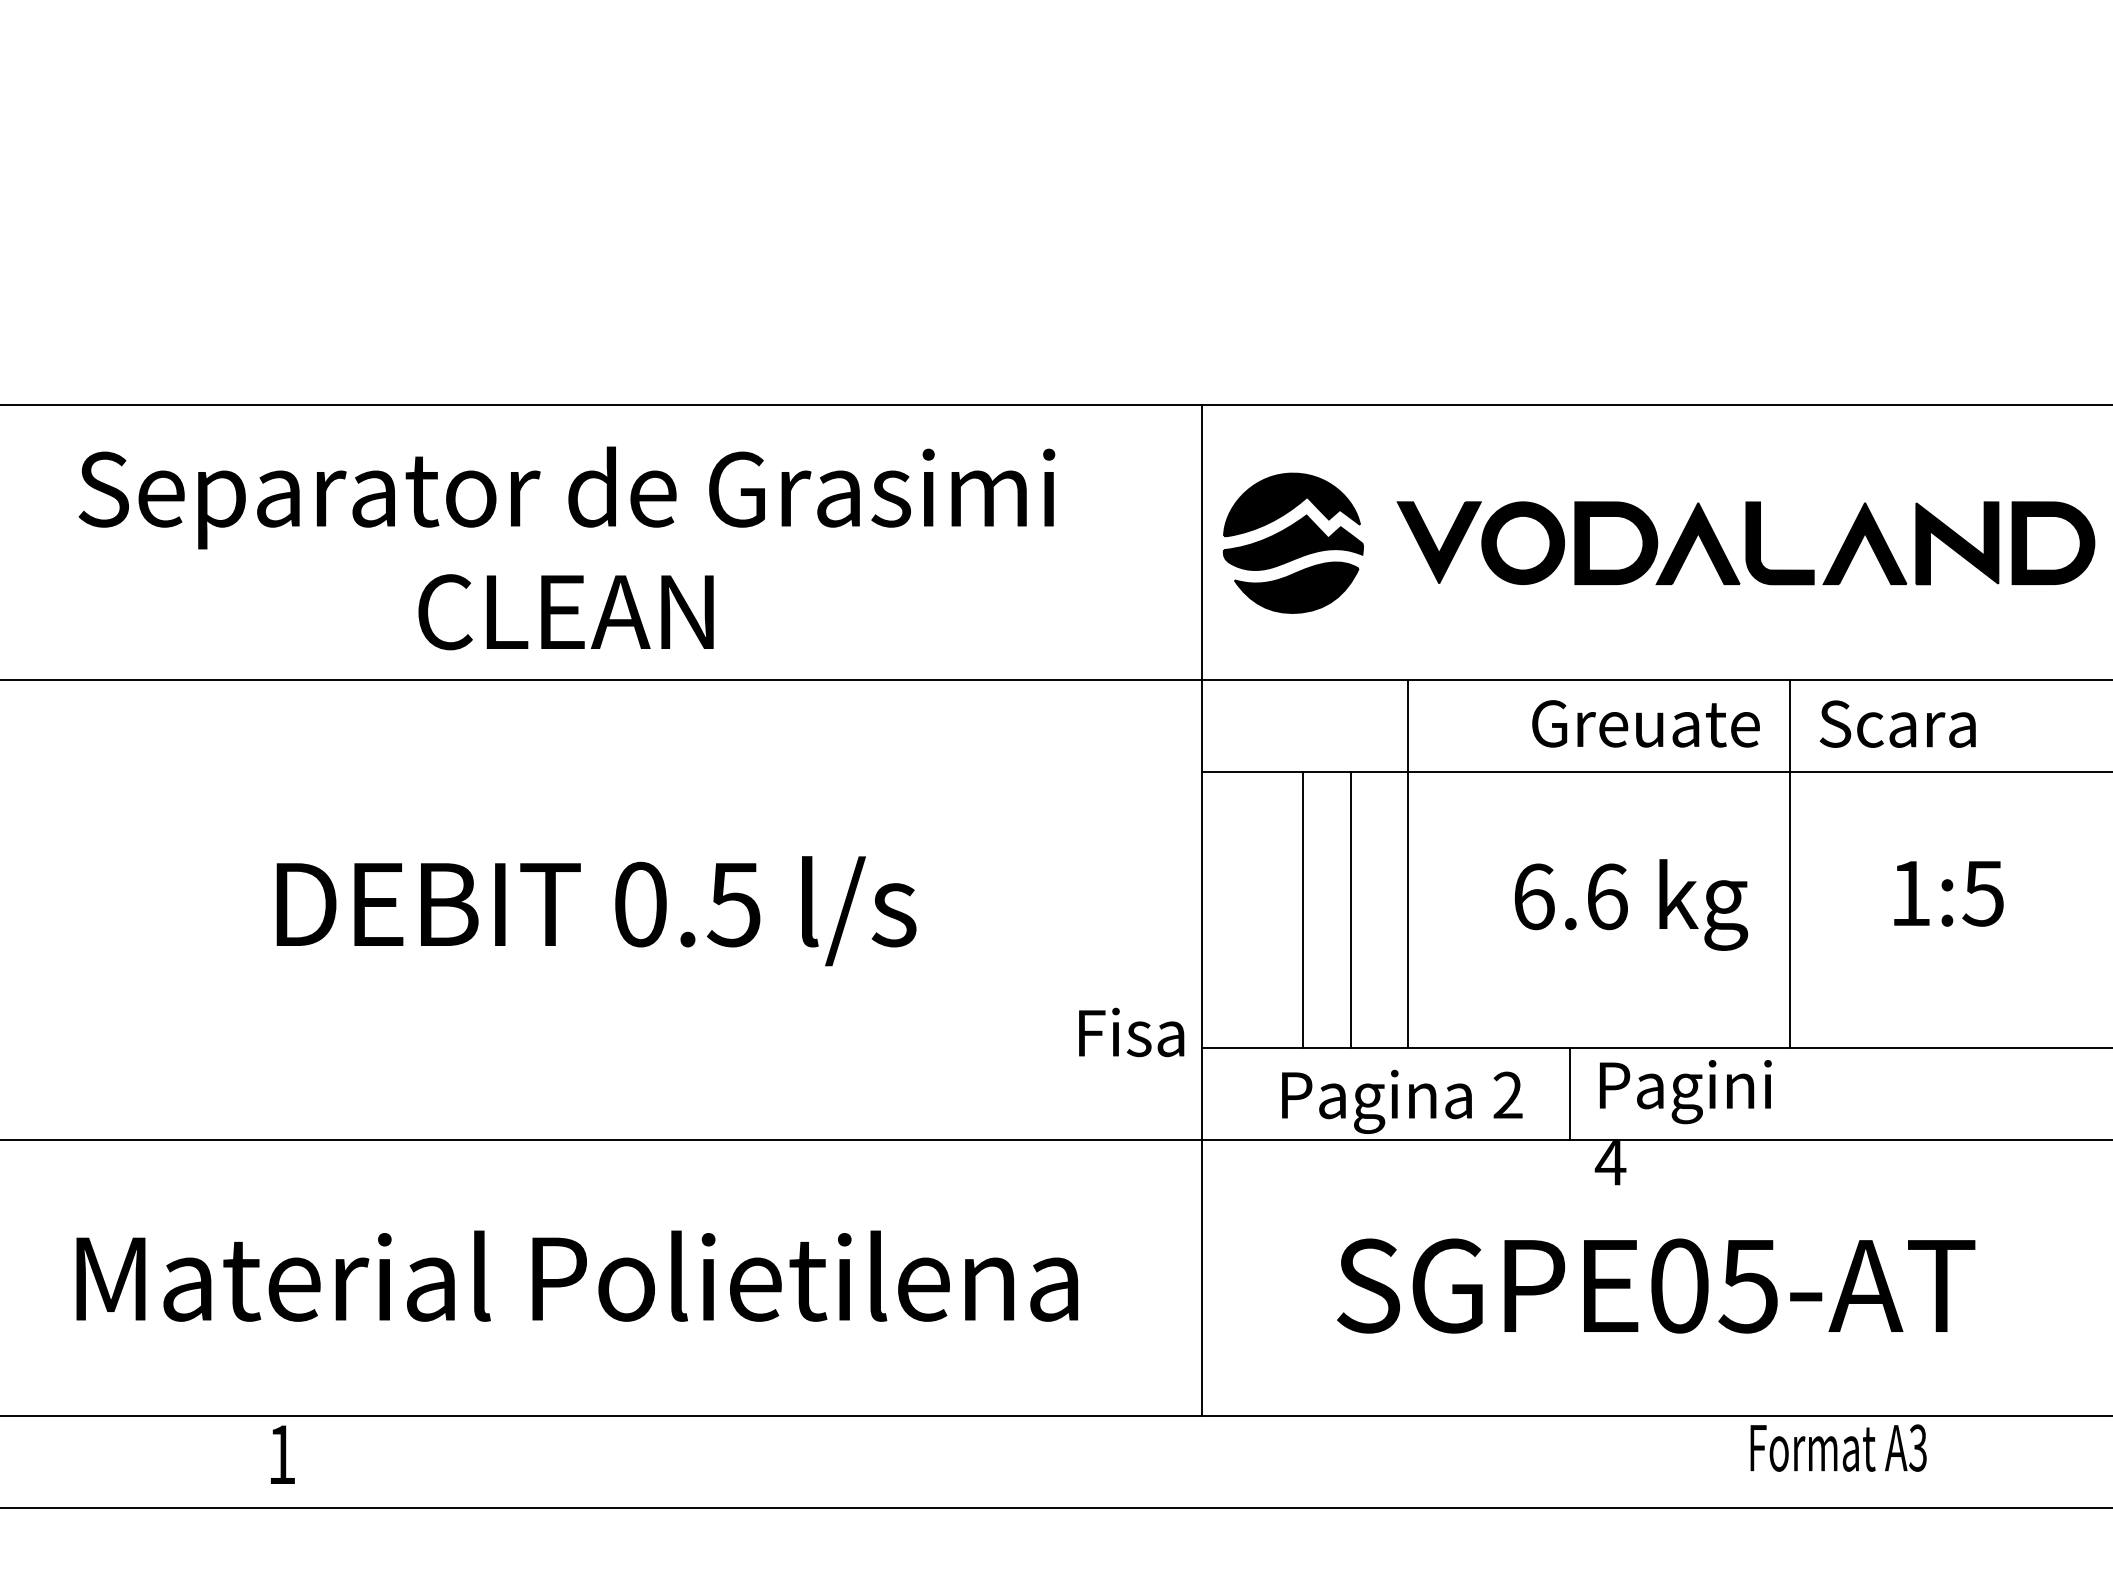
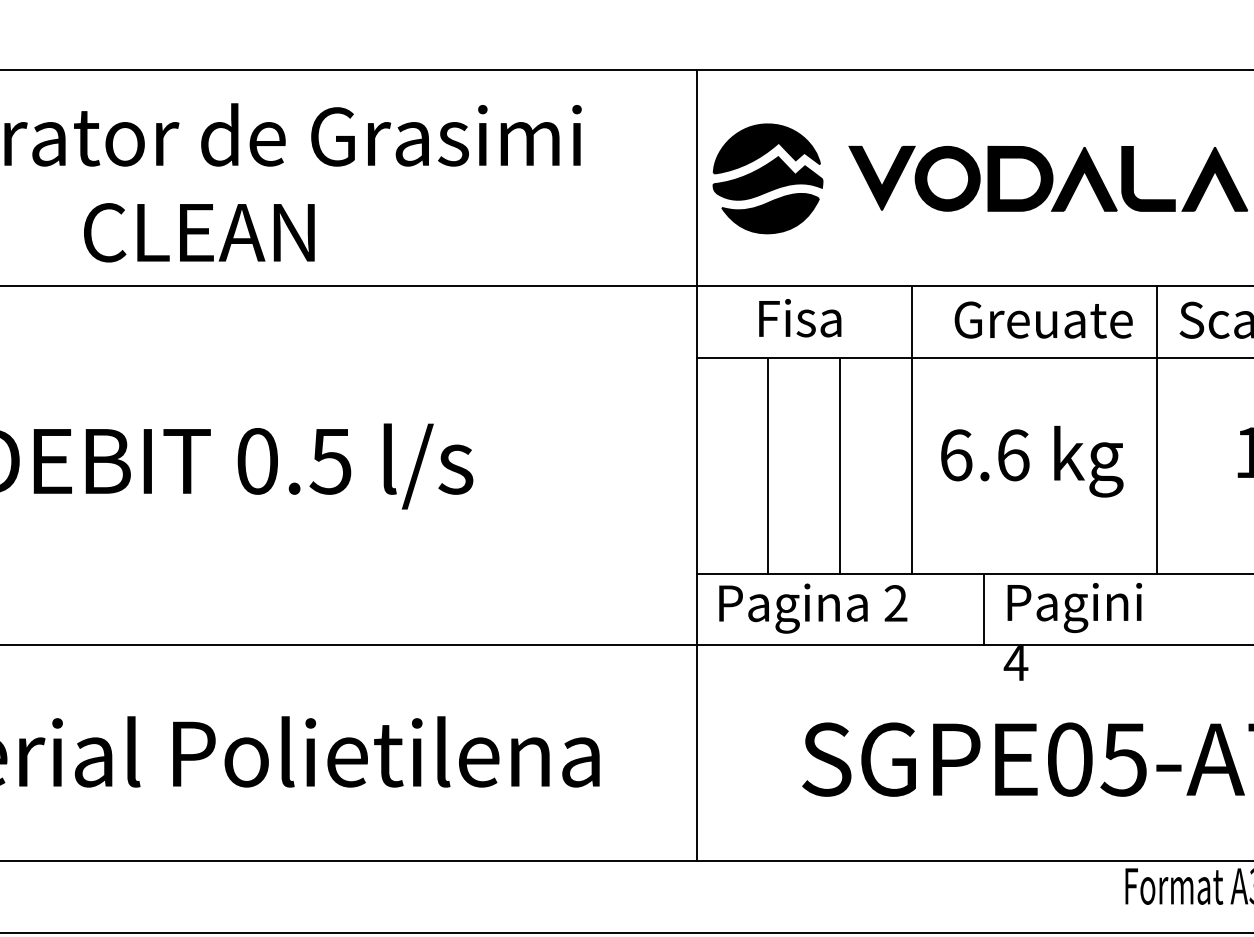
line: (1407, 863) -> (911, 429), moved
line: (1302, 909) -> (840, 465), moved
line: (1350, 909) -> (768, 465), moved
text: (1131, 1032) -> (800, 318), moved
text: (1402, 1101) -> (813, 608), moved

